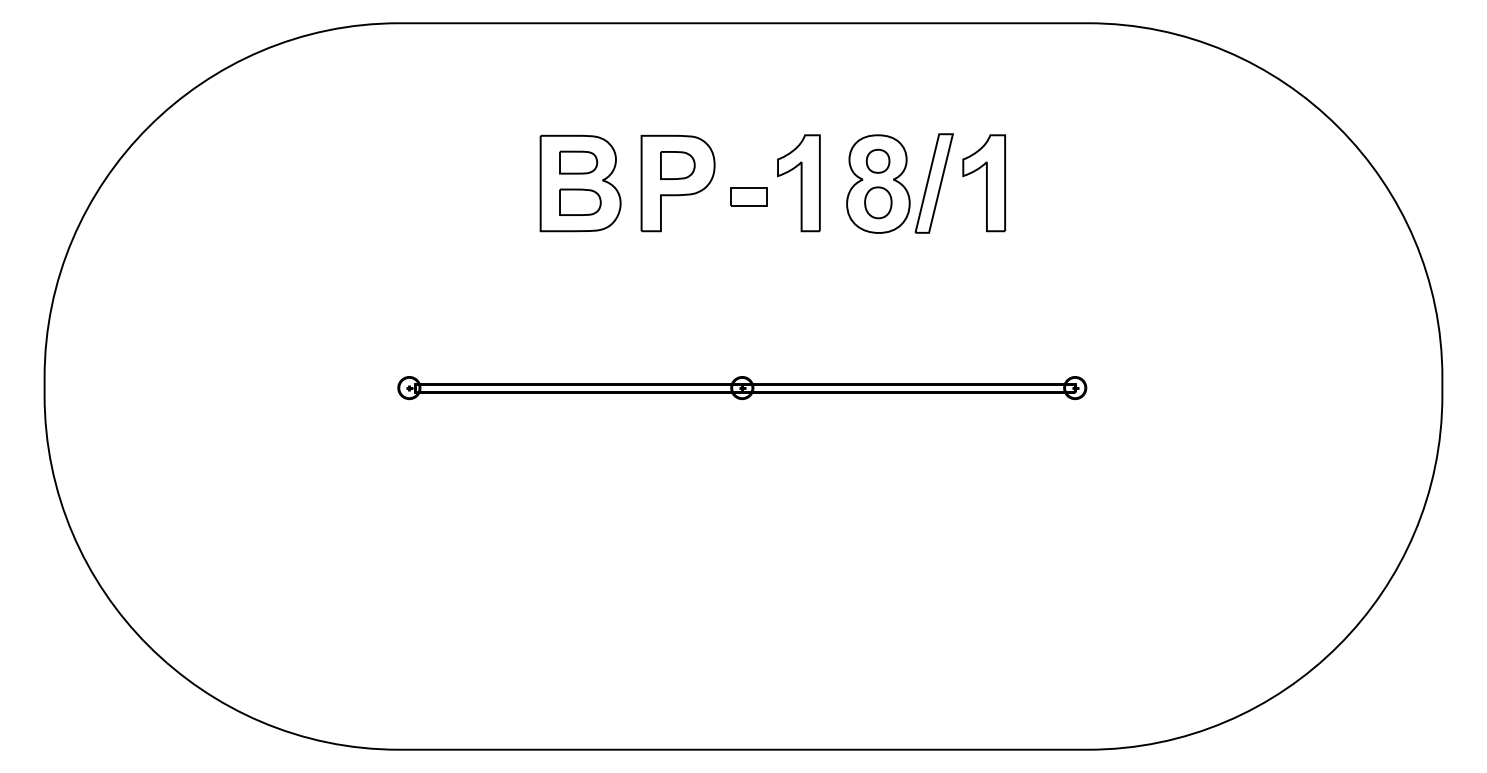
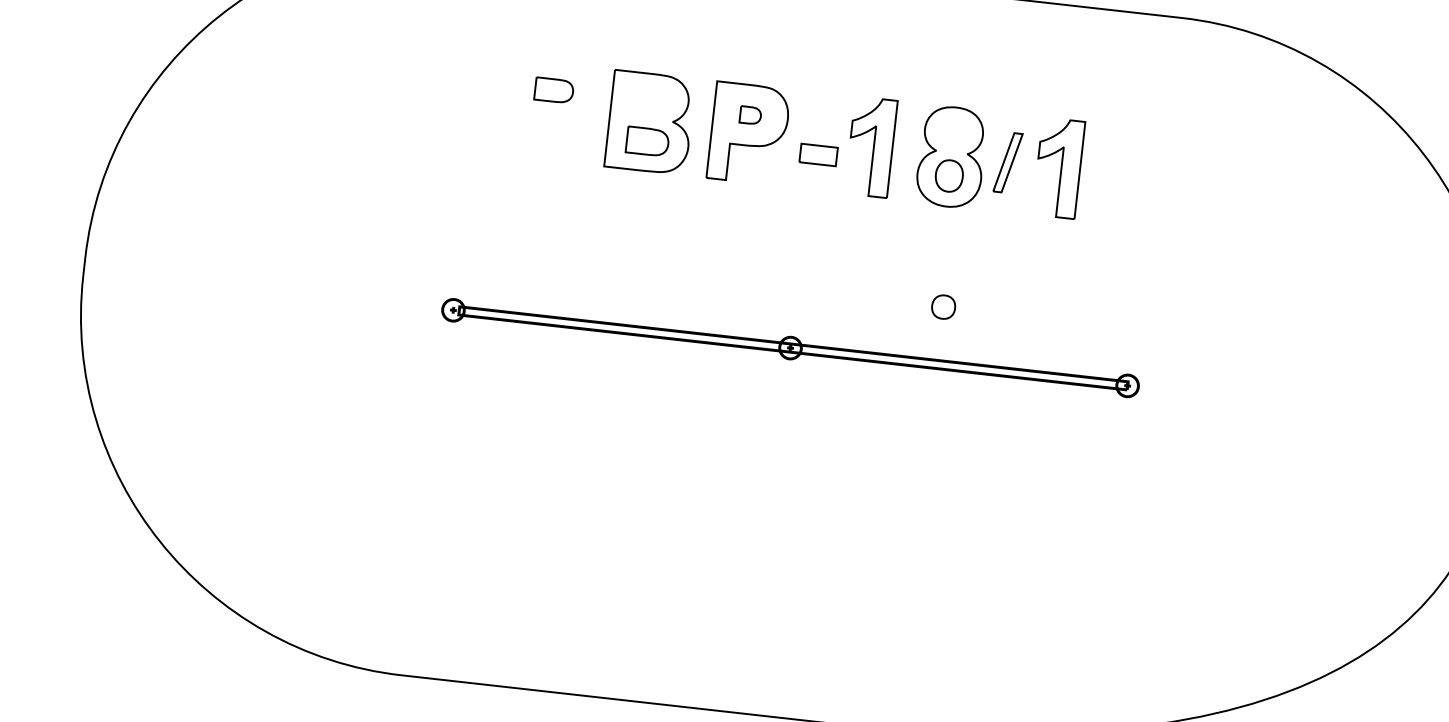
part: (877, 160) -> (943, 306), moved
part: (578, 162) -> (554, 90), moved
part: (677, 165) -> (750, 115), size x0.6
part: (933, 183) -> (1007, 162), size x0.6

